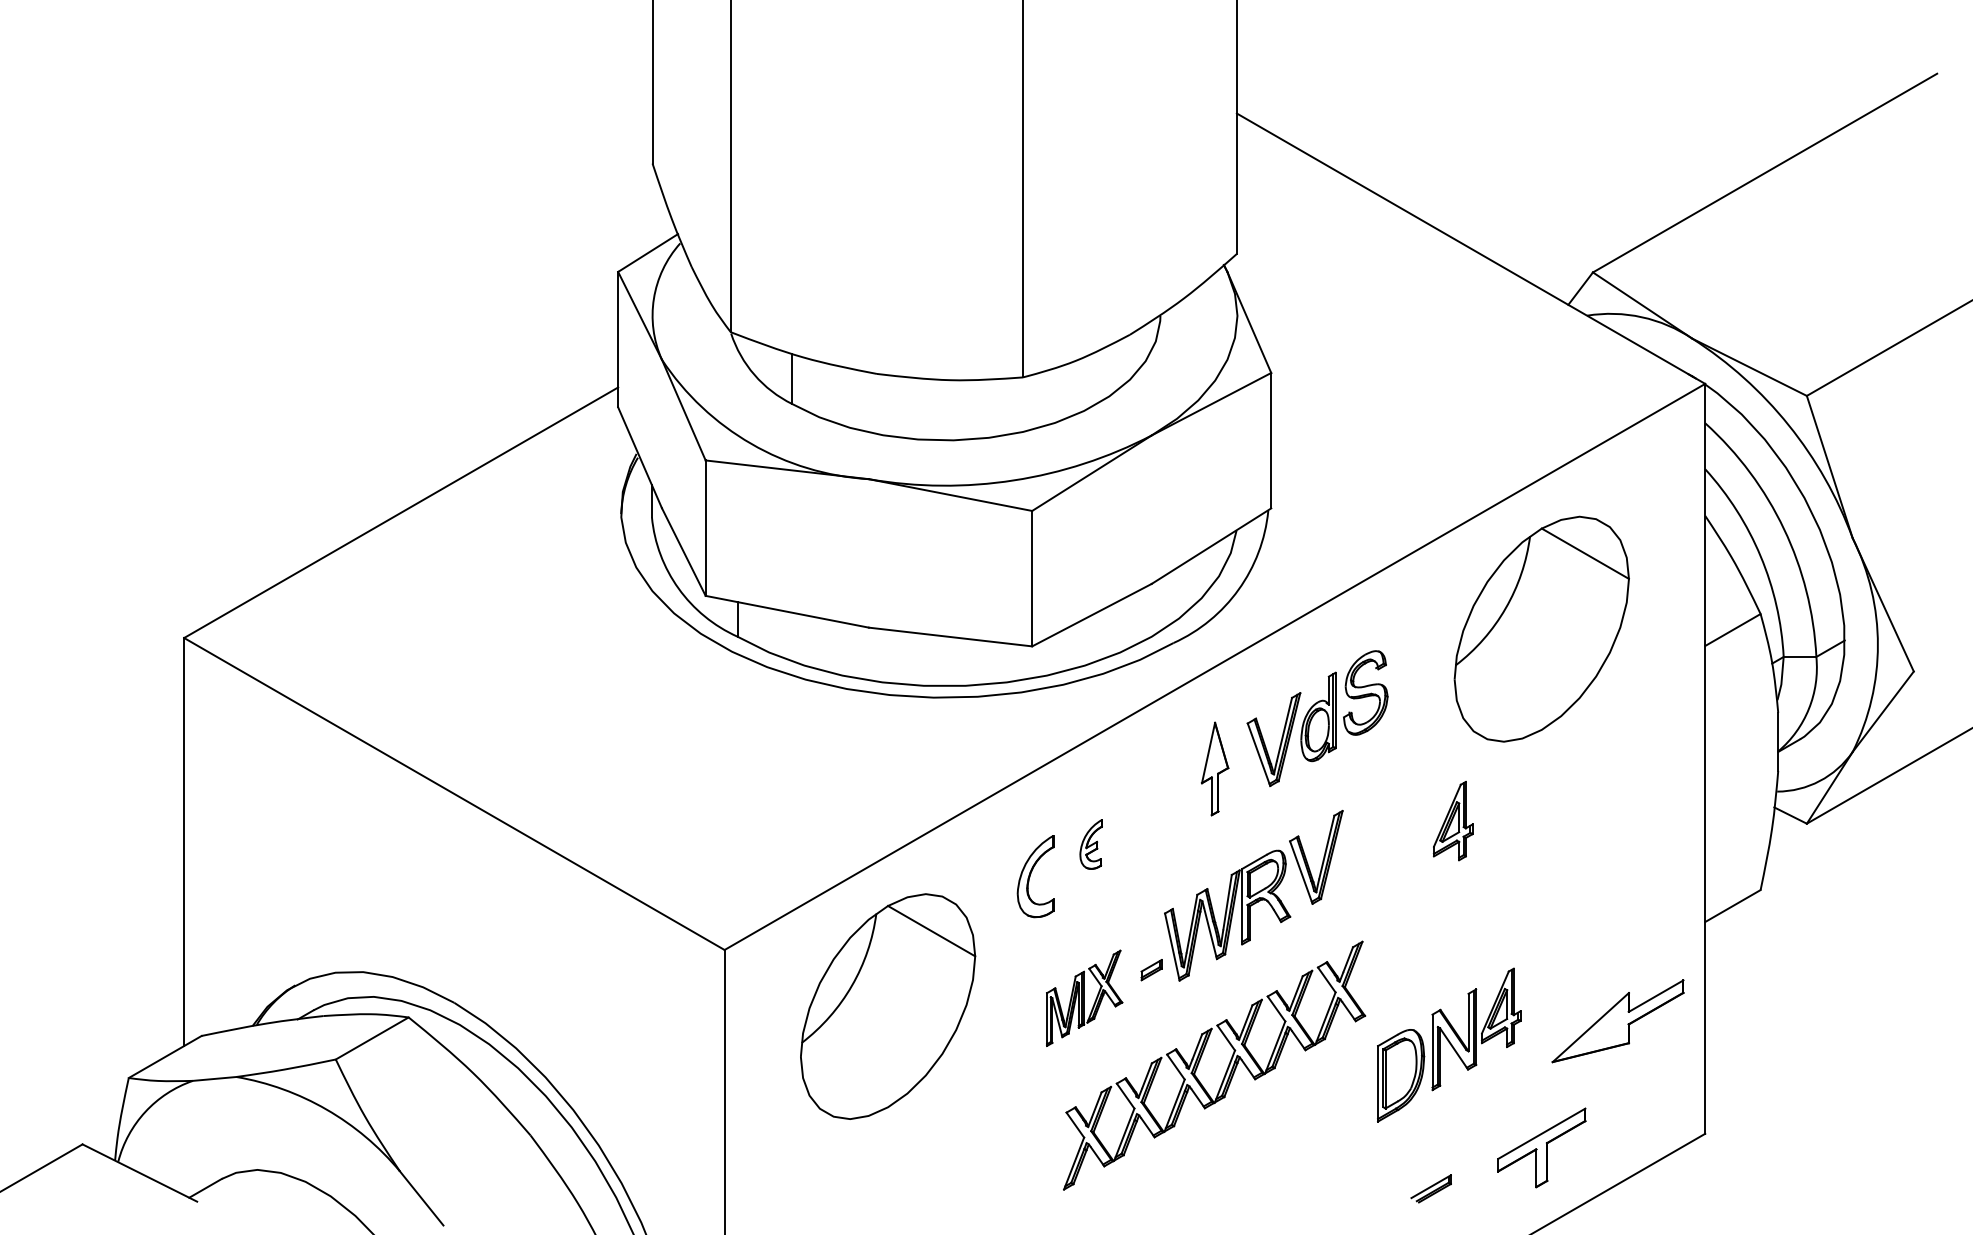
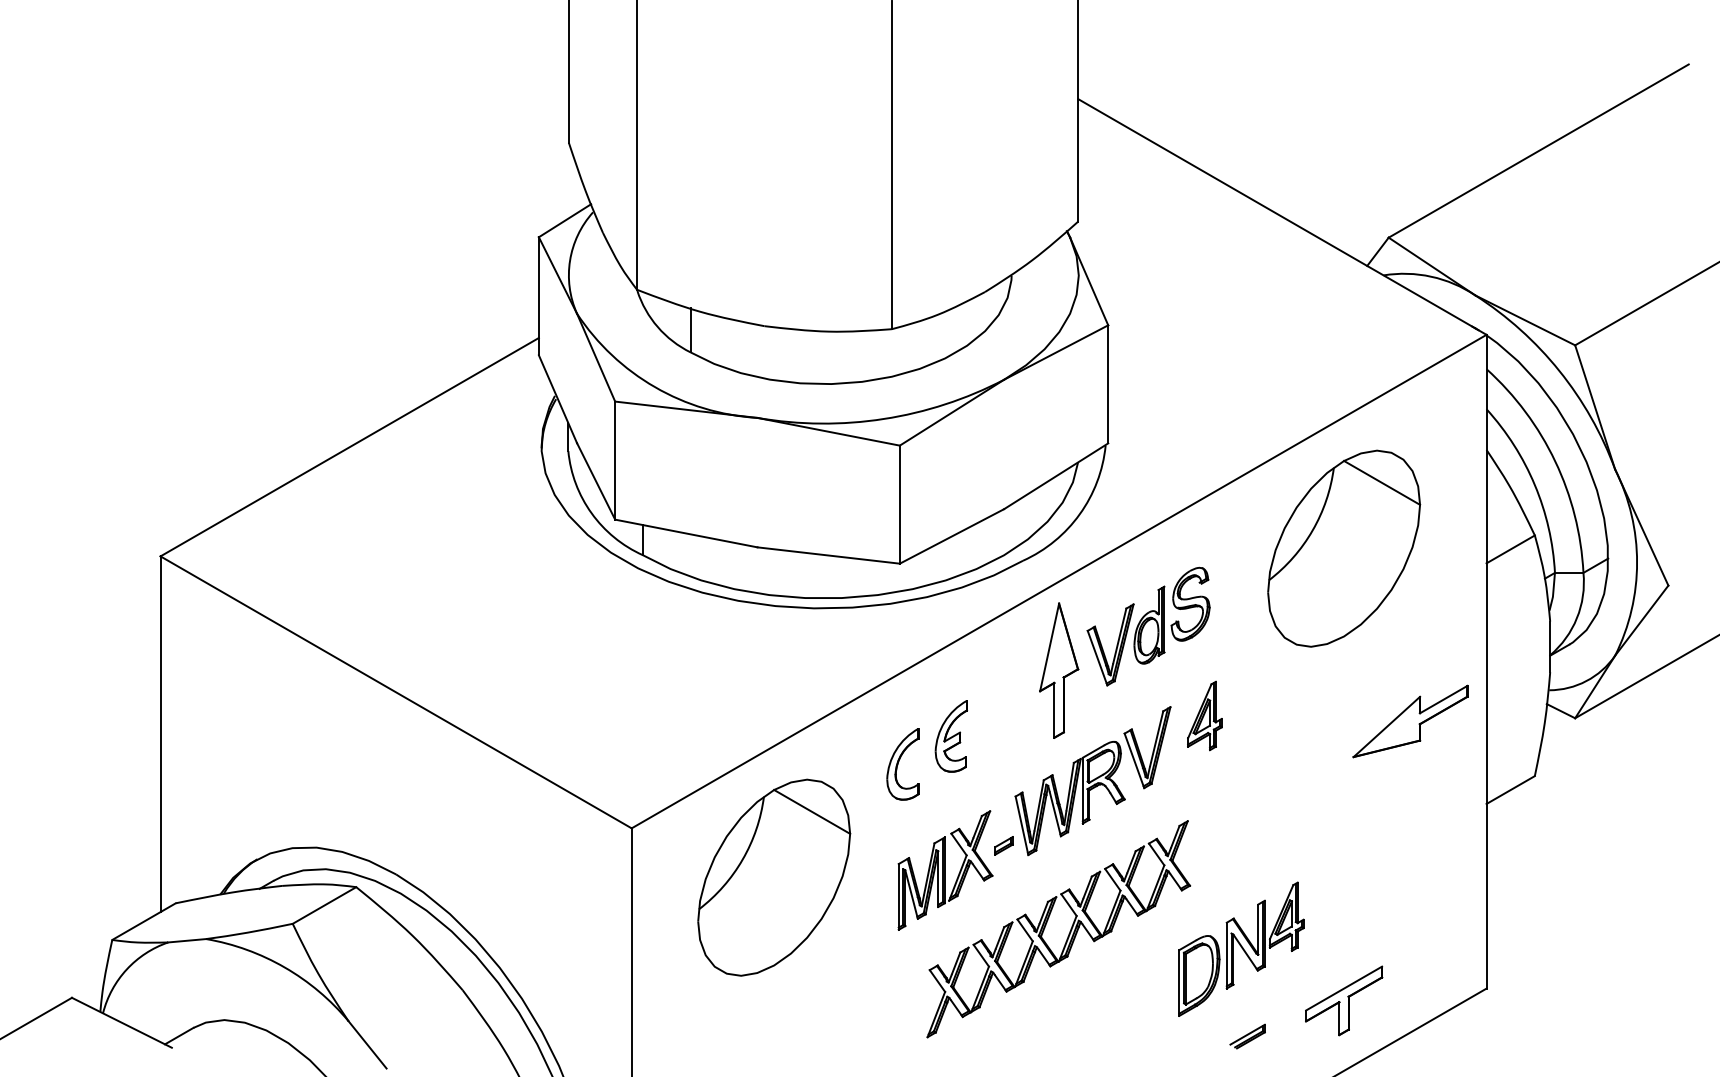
part: (1215, 768) -> (1059, 670), size x1.67
part: (1452, 820) -> (1204, 715), moved
part: (1090, 844) -> (950, 736), size x1.67
part: (1084, 998) -> (945, 870), size x1.43
part: (1617, 1021) -> (1410, 721), moved
part: (1449, 1044) -> (1241, 948), moved

